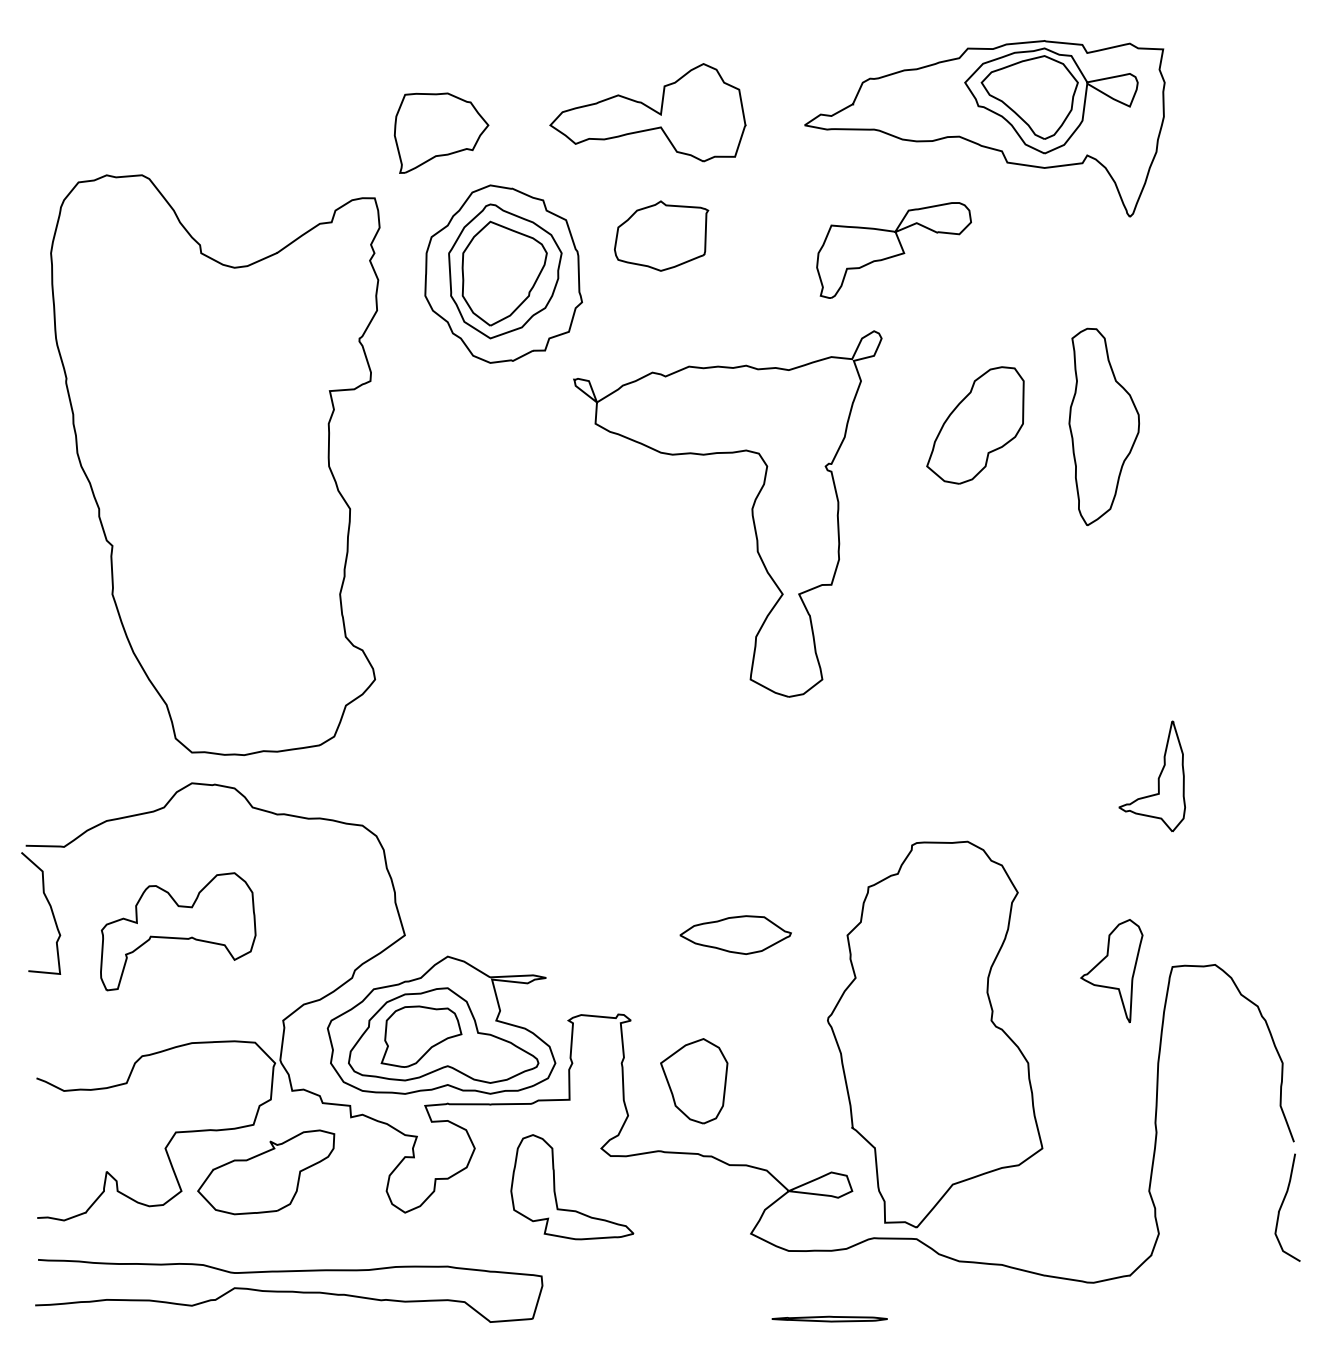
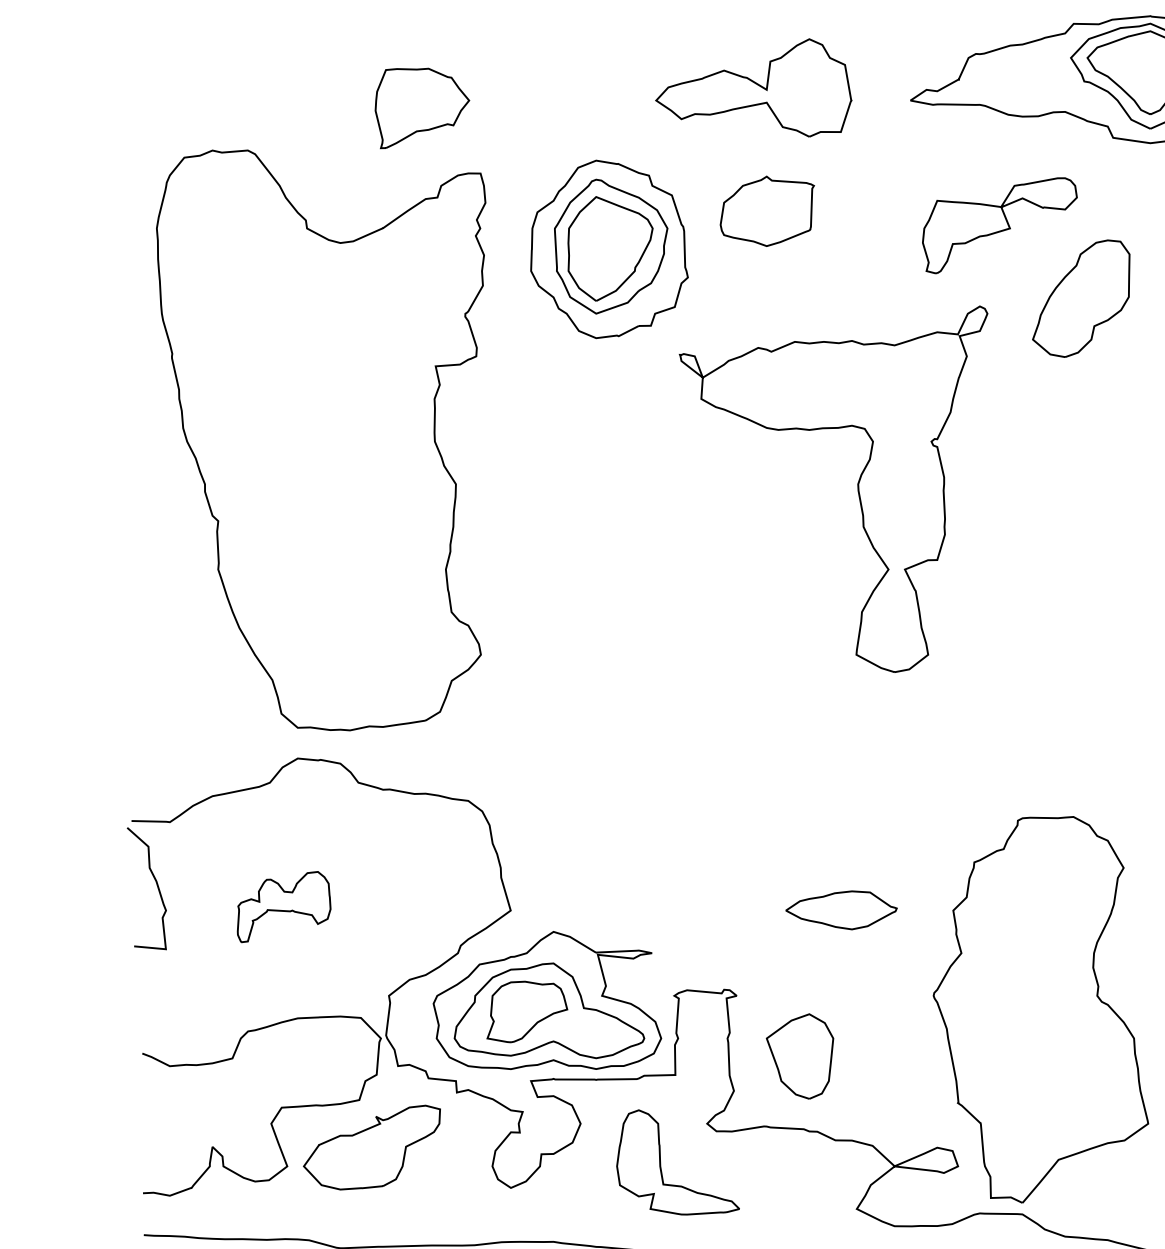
part: (441, 132) -> (422, 107), moved
part: (975, 425) -> (1081, 298), moved
part: (178, 931) -> (284, 906), size x0.6

